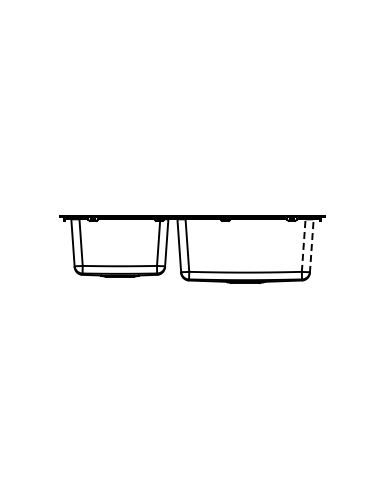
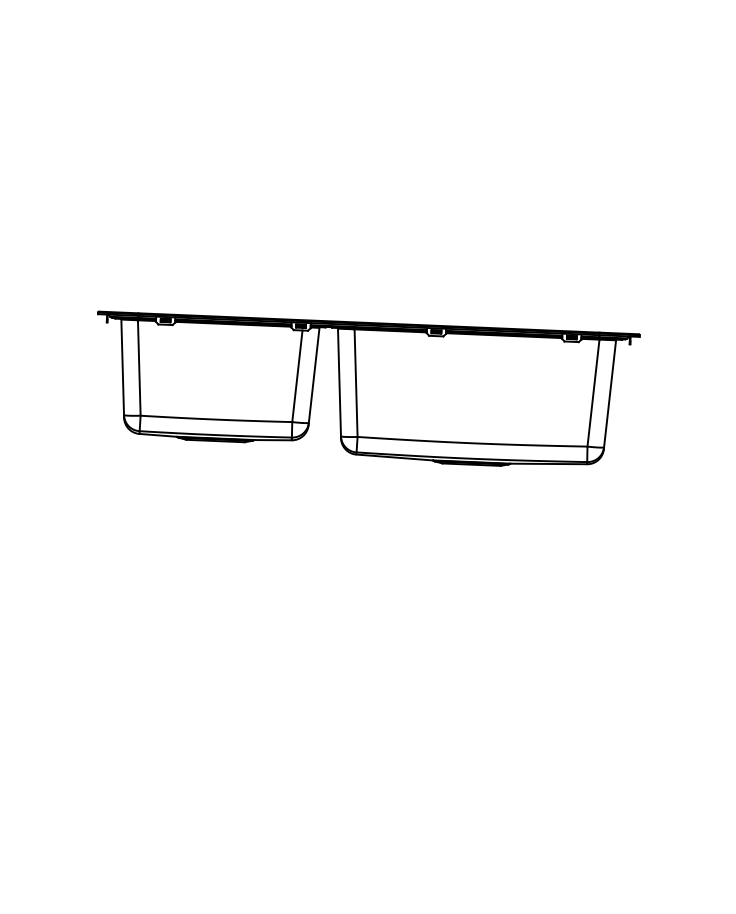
line: (303, 245) -> (593, 392), dashed -> solid
line: (311, 246) -> (609, 395), dashed -> solid

